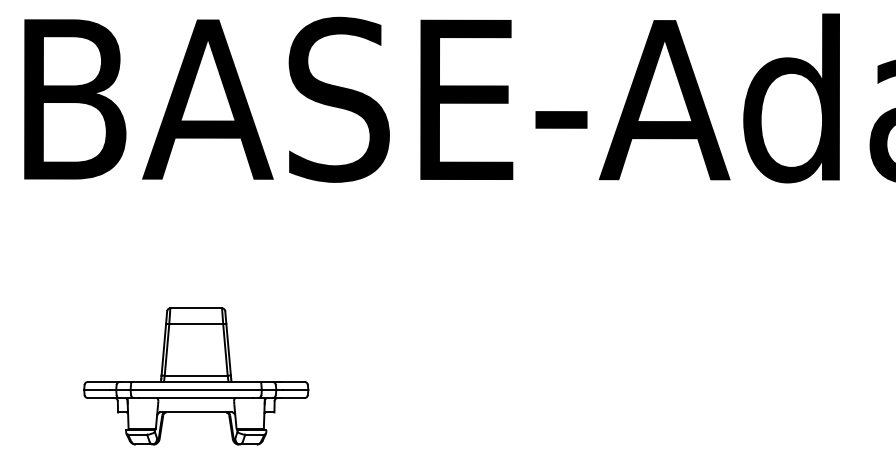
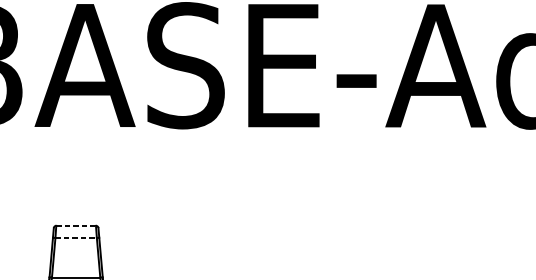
line: (196, 308) -> (76, 225), solid -> dashed
line: (196, 324) -> (76, 238), solid -> dashed

